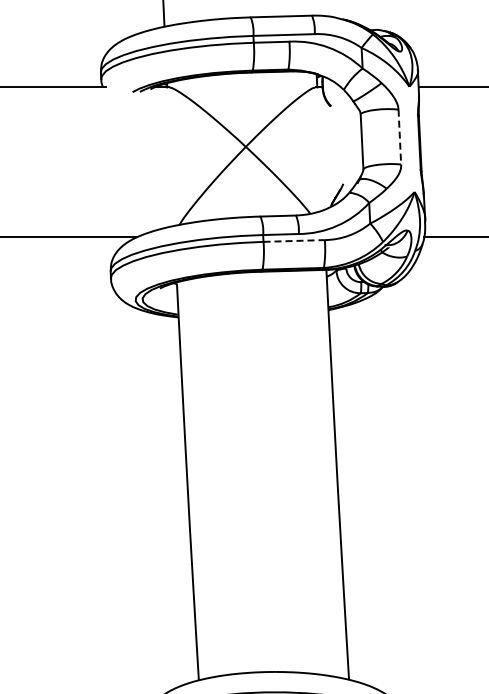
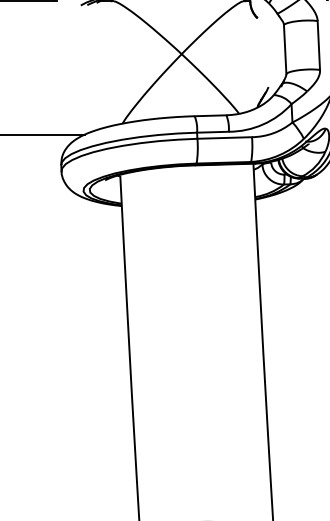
line: (399, 137) -> (318, 45), dashed -> solid
line: (294, 240) -> (225, 137), dashed -> solid

